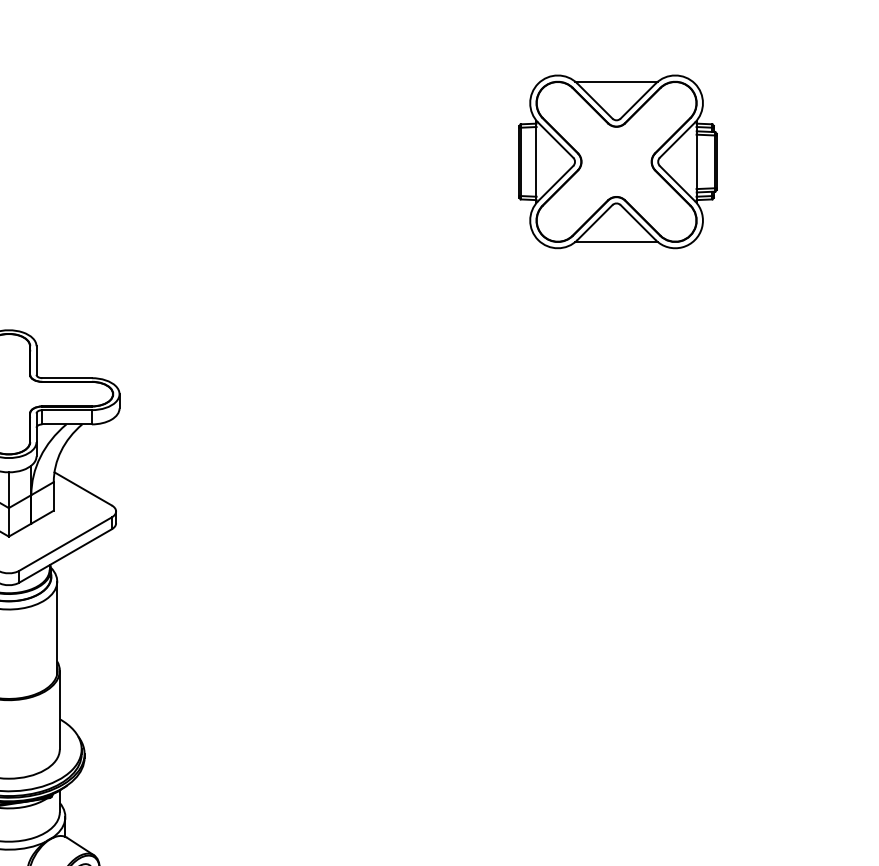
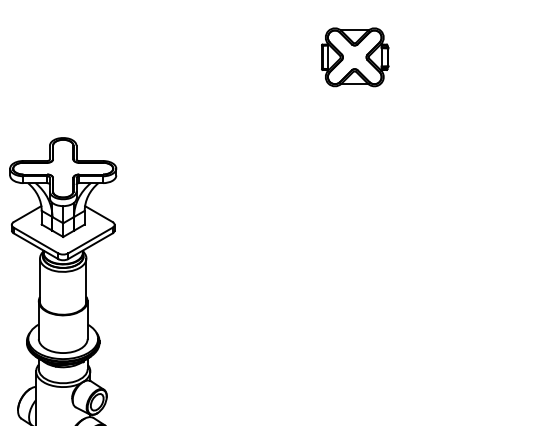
part: (616, 162) -> (354, 57), size x0.7

